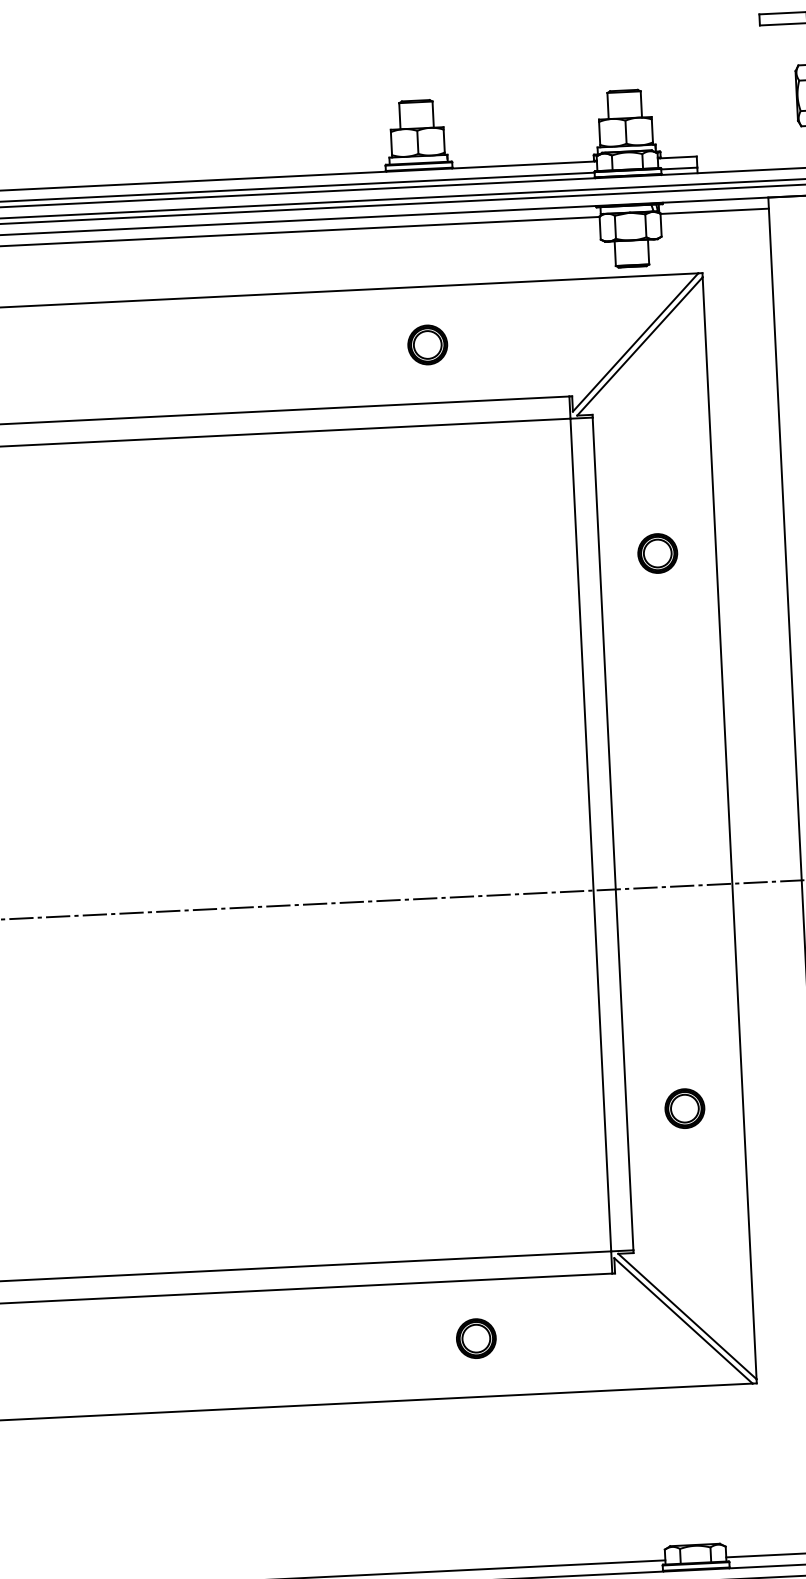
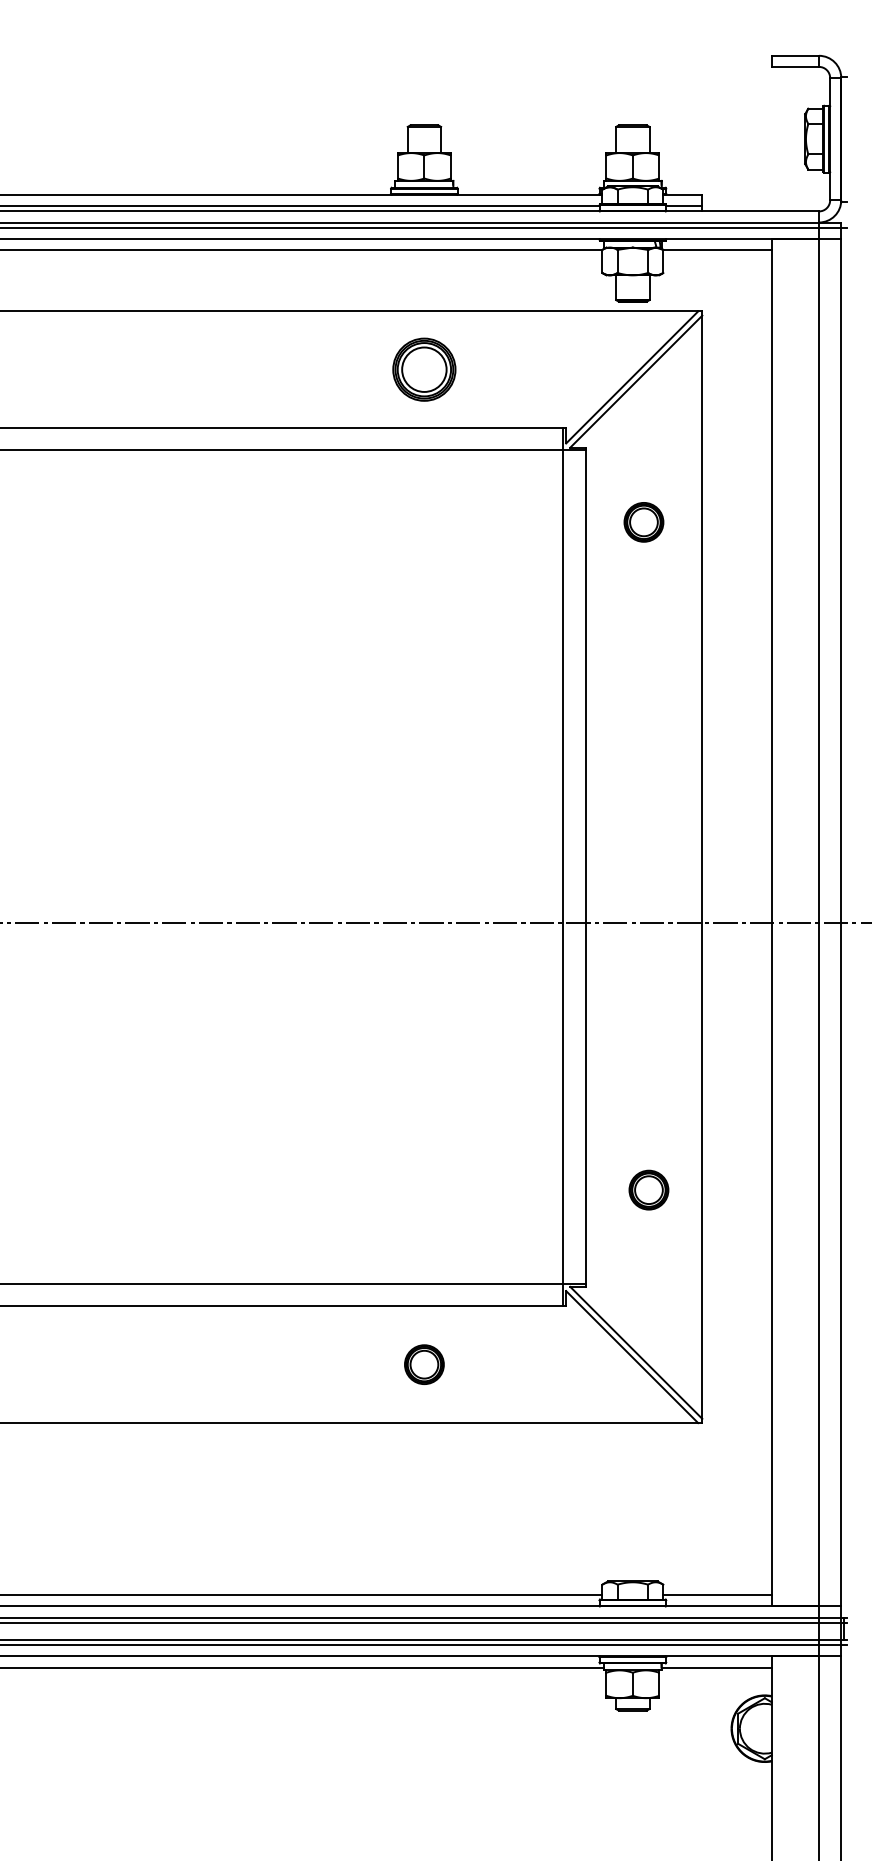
part: (427, 344) -> (424, 369), size x1.6
part: (657, 553) -> (643, 522), moved
part: (684, 1108) -> (648, 1189), moved

